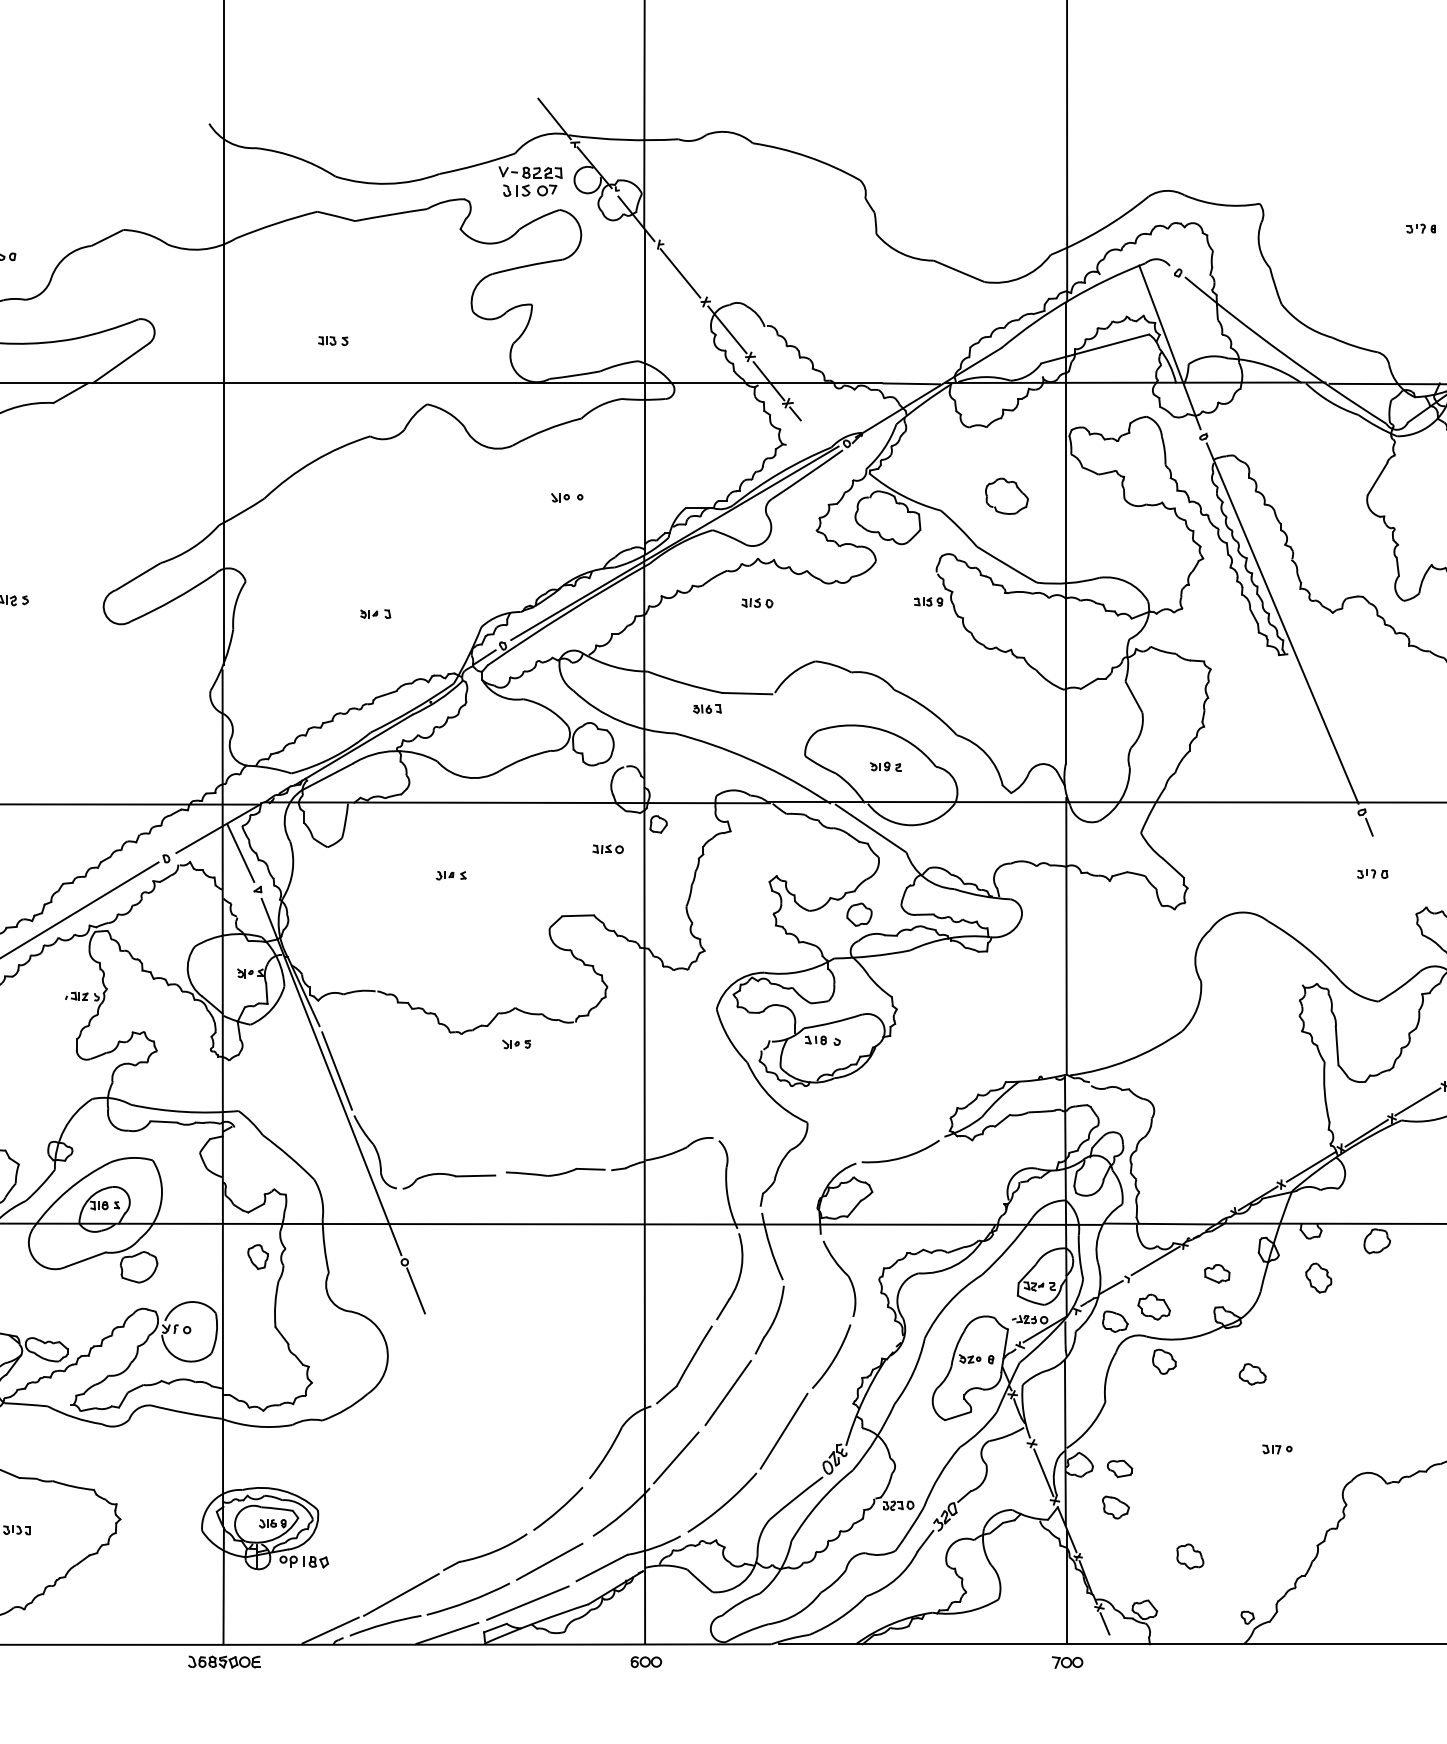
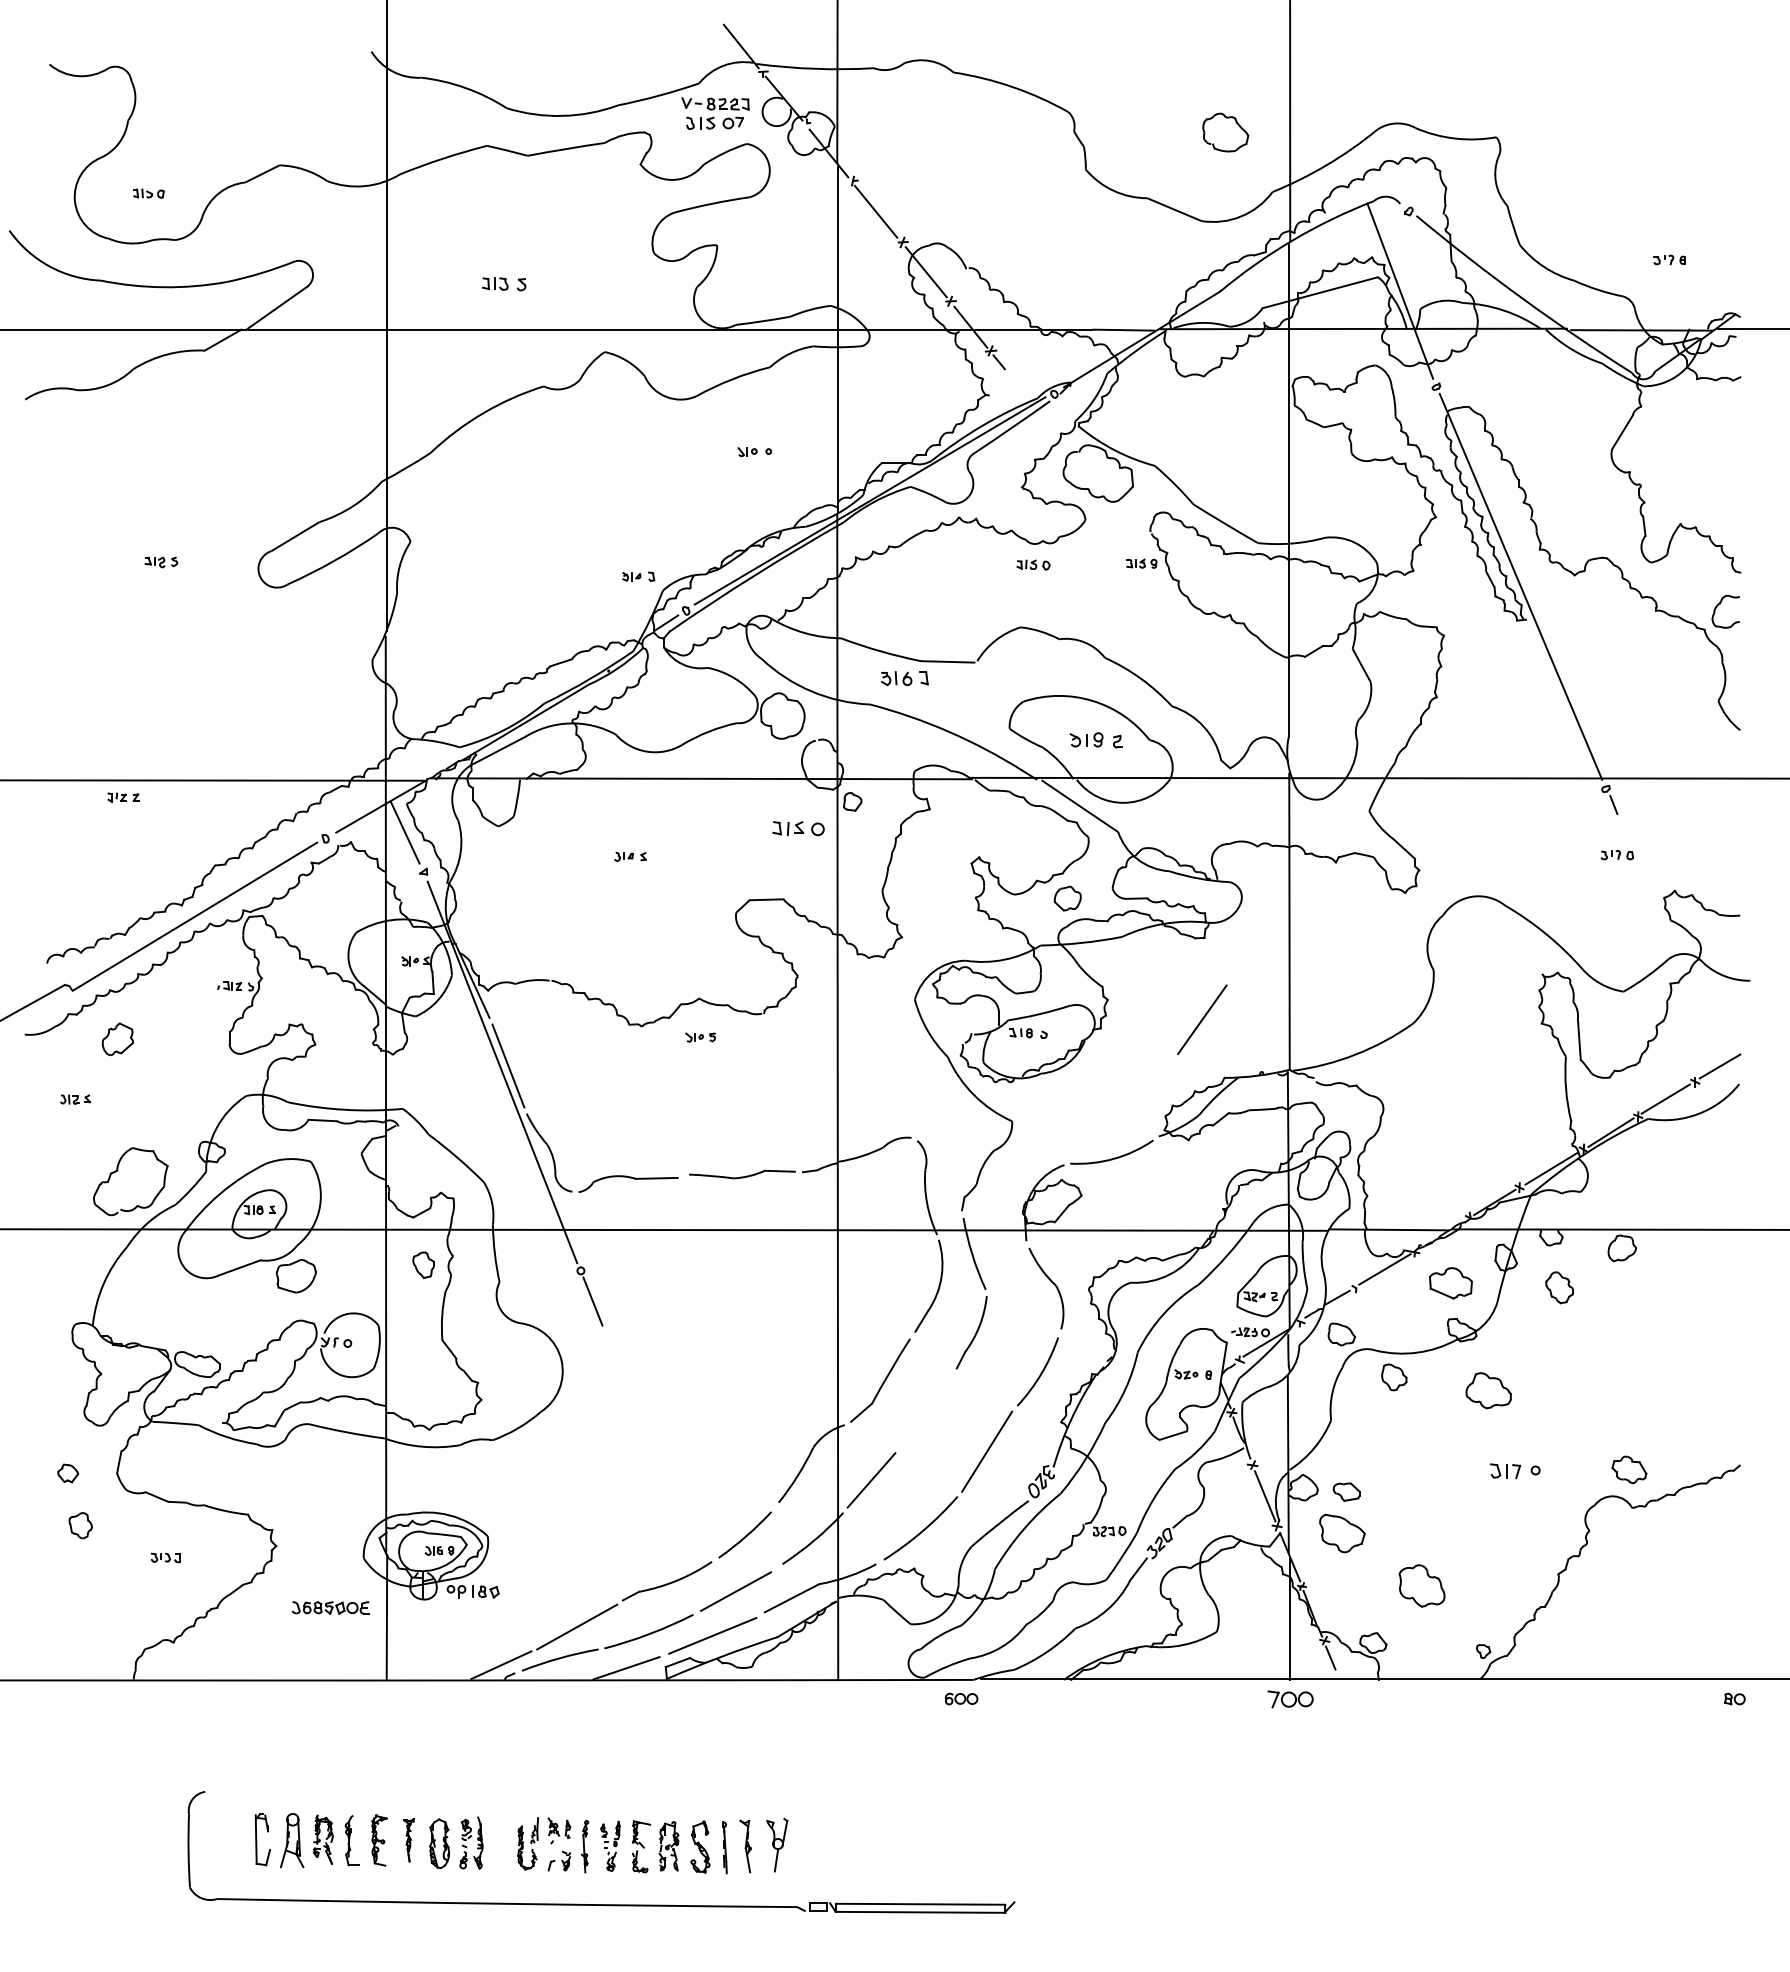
part: (1421, 228) -> (1669, 259), moved
part: (333, 341) -> (504, 284), size x1.4
part: (1006, 496) -> (1225, 132), moved
part: (757, 602) -> (1033, 564), moved
part: (375, 613) -> (638, 576), moved
part: (706, 709) -> (904, 678), size x1.6
part: (885, 766) -> (1095, 739), size x1.6
part: (608, 849) -> (798, 828), size x1.6
part: (1216, 1273) -> (1450, 1282), size x1.6
part: (1154, 1306) -> (1629, 1469), moved
part: (1252, 1374) -> (1488, 1390), size x1.6
line: (728, 1392) -> (1202, 1019), moved
part: (1277, 1449) -> (1515, 1471), size x1.6
part: (1116, 1507) -> (1342, 1533), size x1.6
part: (1189, 1556) -> (1421, 1585), size x1.6
part: (224, 1661) -> (330, 1607), moved
part: (646, 1661) -> (961, 1698), moved
part: (1067, 1662) -> (1290, 1699), size x1.4

